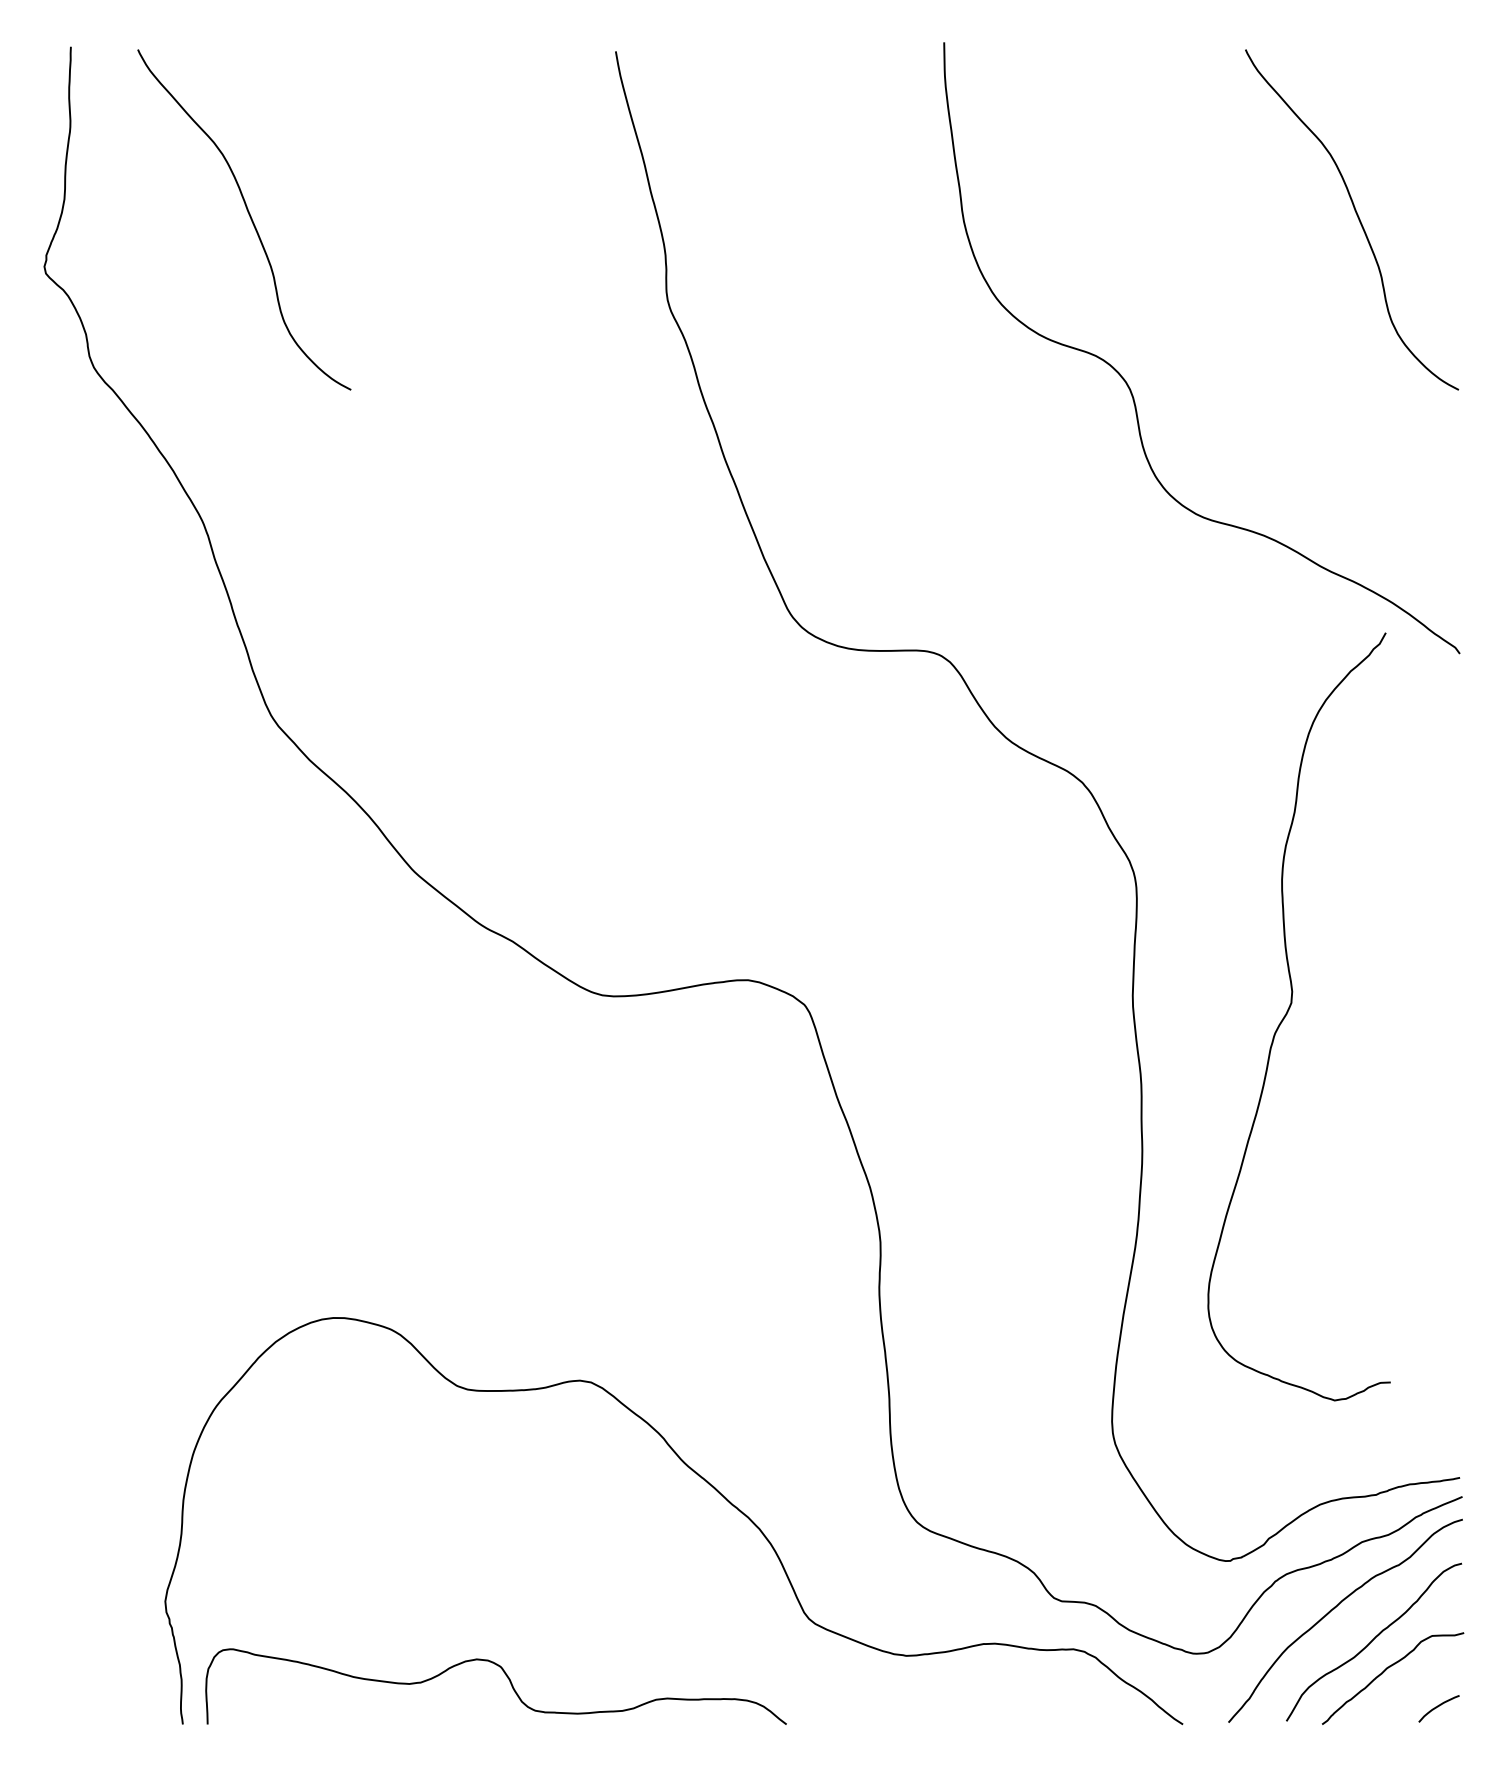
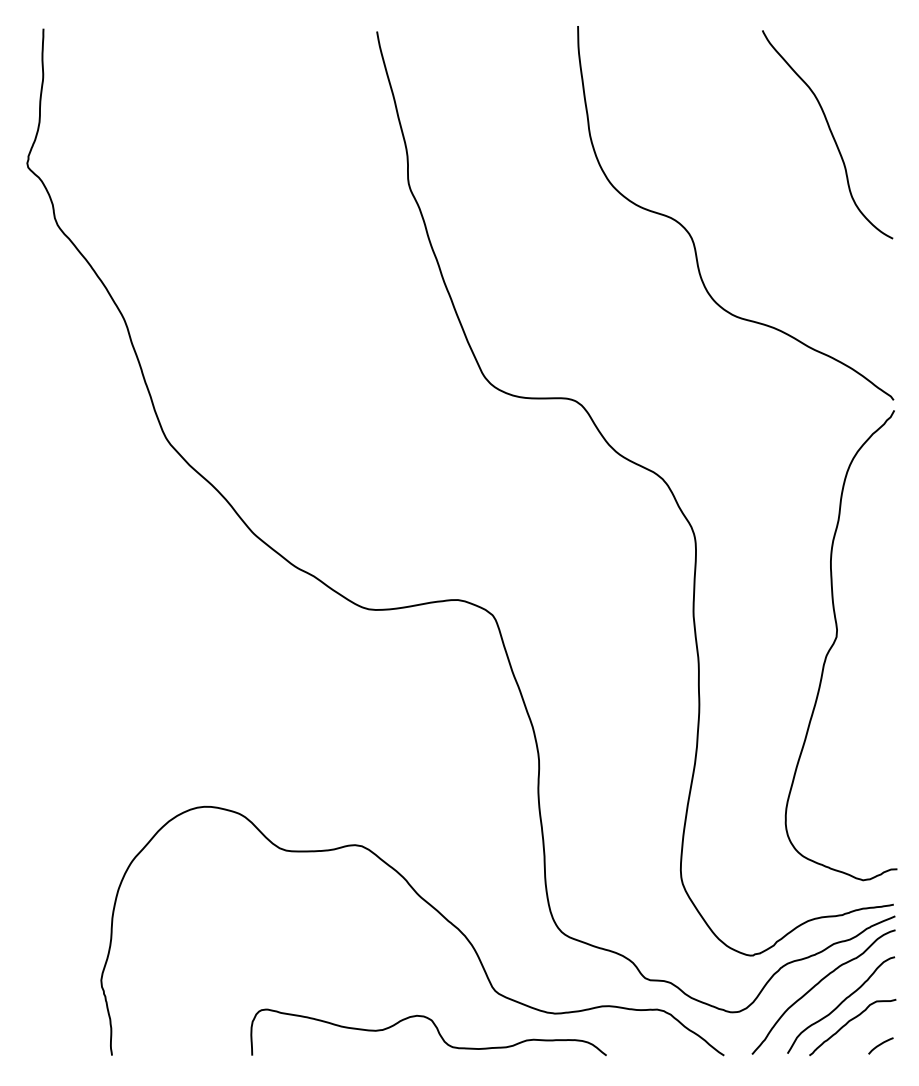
curve: (248, 217) -> (152, 133), removed
curve: (1289, 1011) -> (835, 642), moved
curve: (505, 1676) -> (434, 1026), moved

